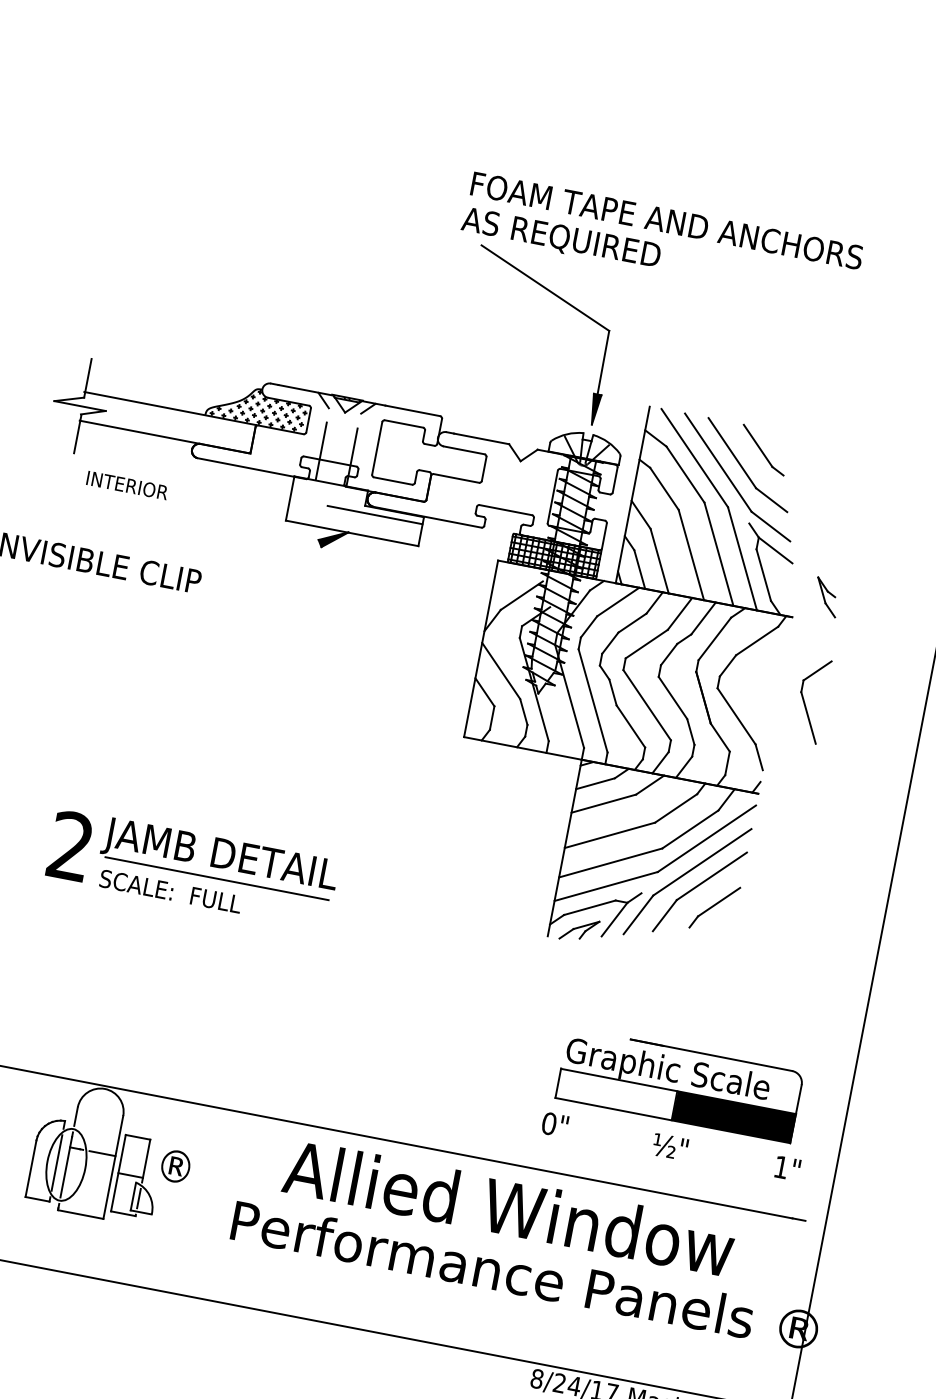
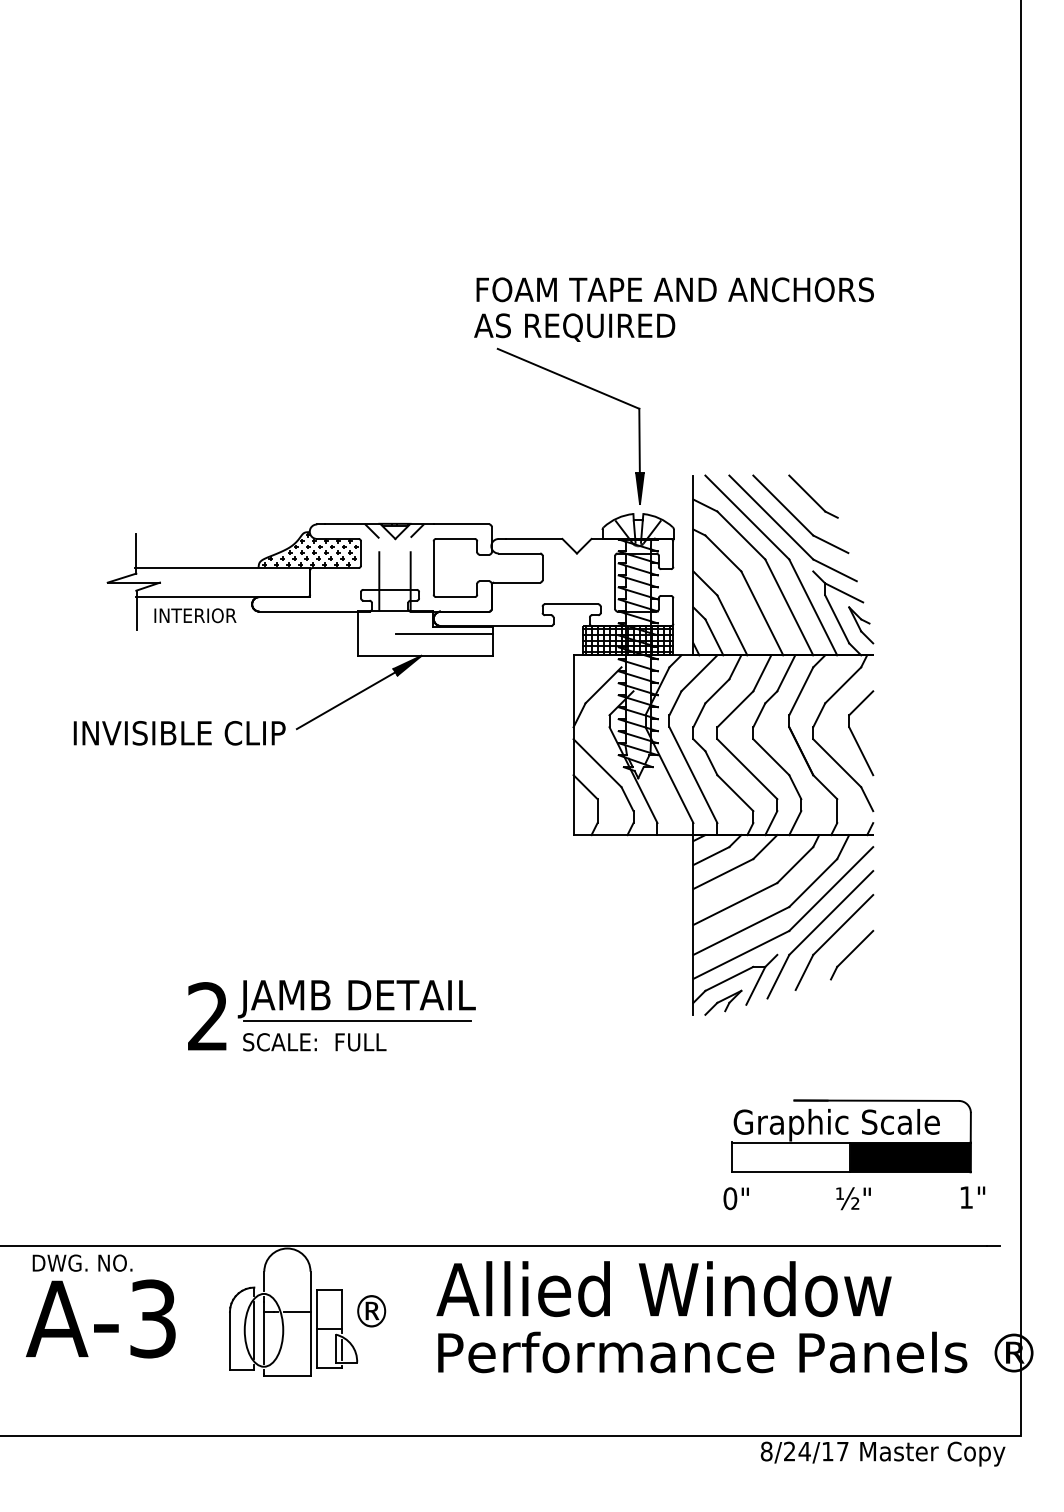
text: (127, 485) -> (195, 615), moved
line: (265, 561) -> (345, 700), added
part: (826, 597) -> (861, 625), moved
part: (805, 703) -> (855, 737), moved
text: (508, 1208) -> (663, 1289), moved

